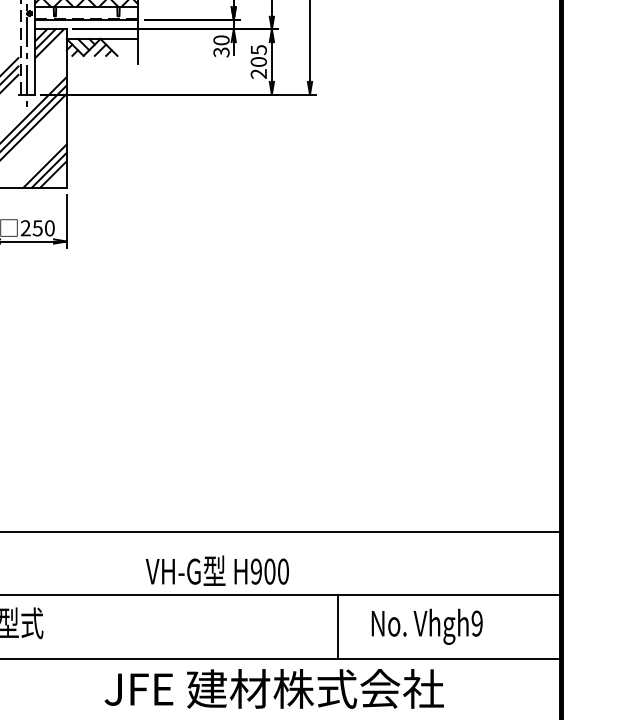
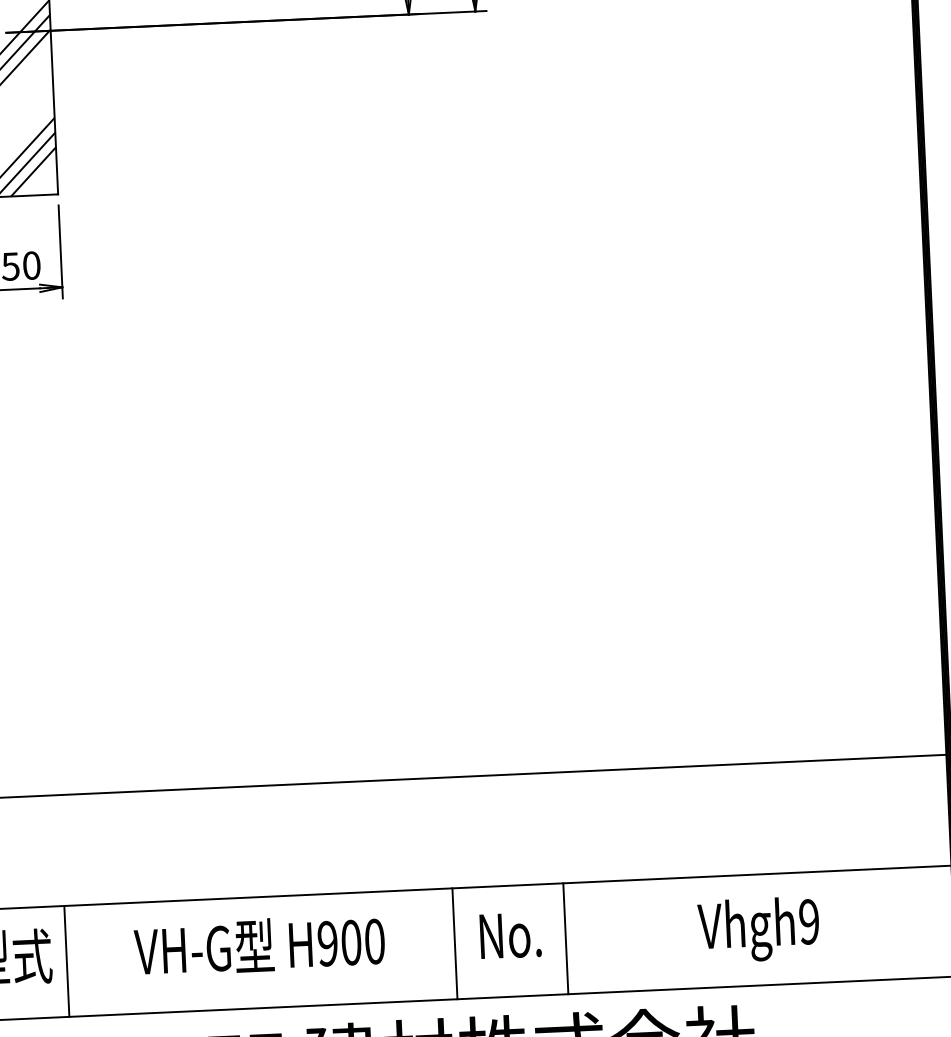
text: (216, 570) -> (257, 944), moved
text: (388, 623) -> (509, 935), moved
line: (51, 626) -> (66, 960), added
line: (274, 626) -> (455, 942), added

